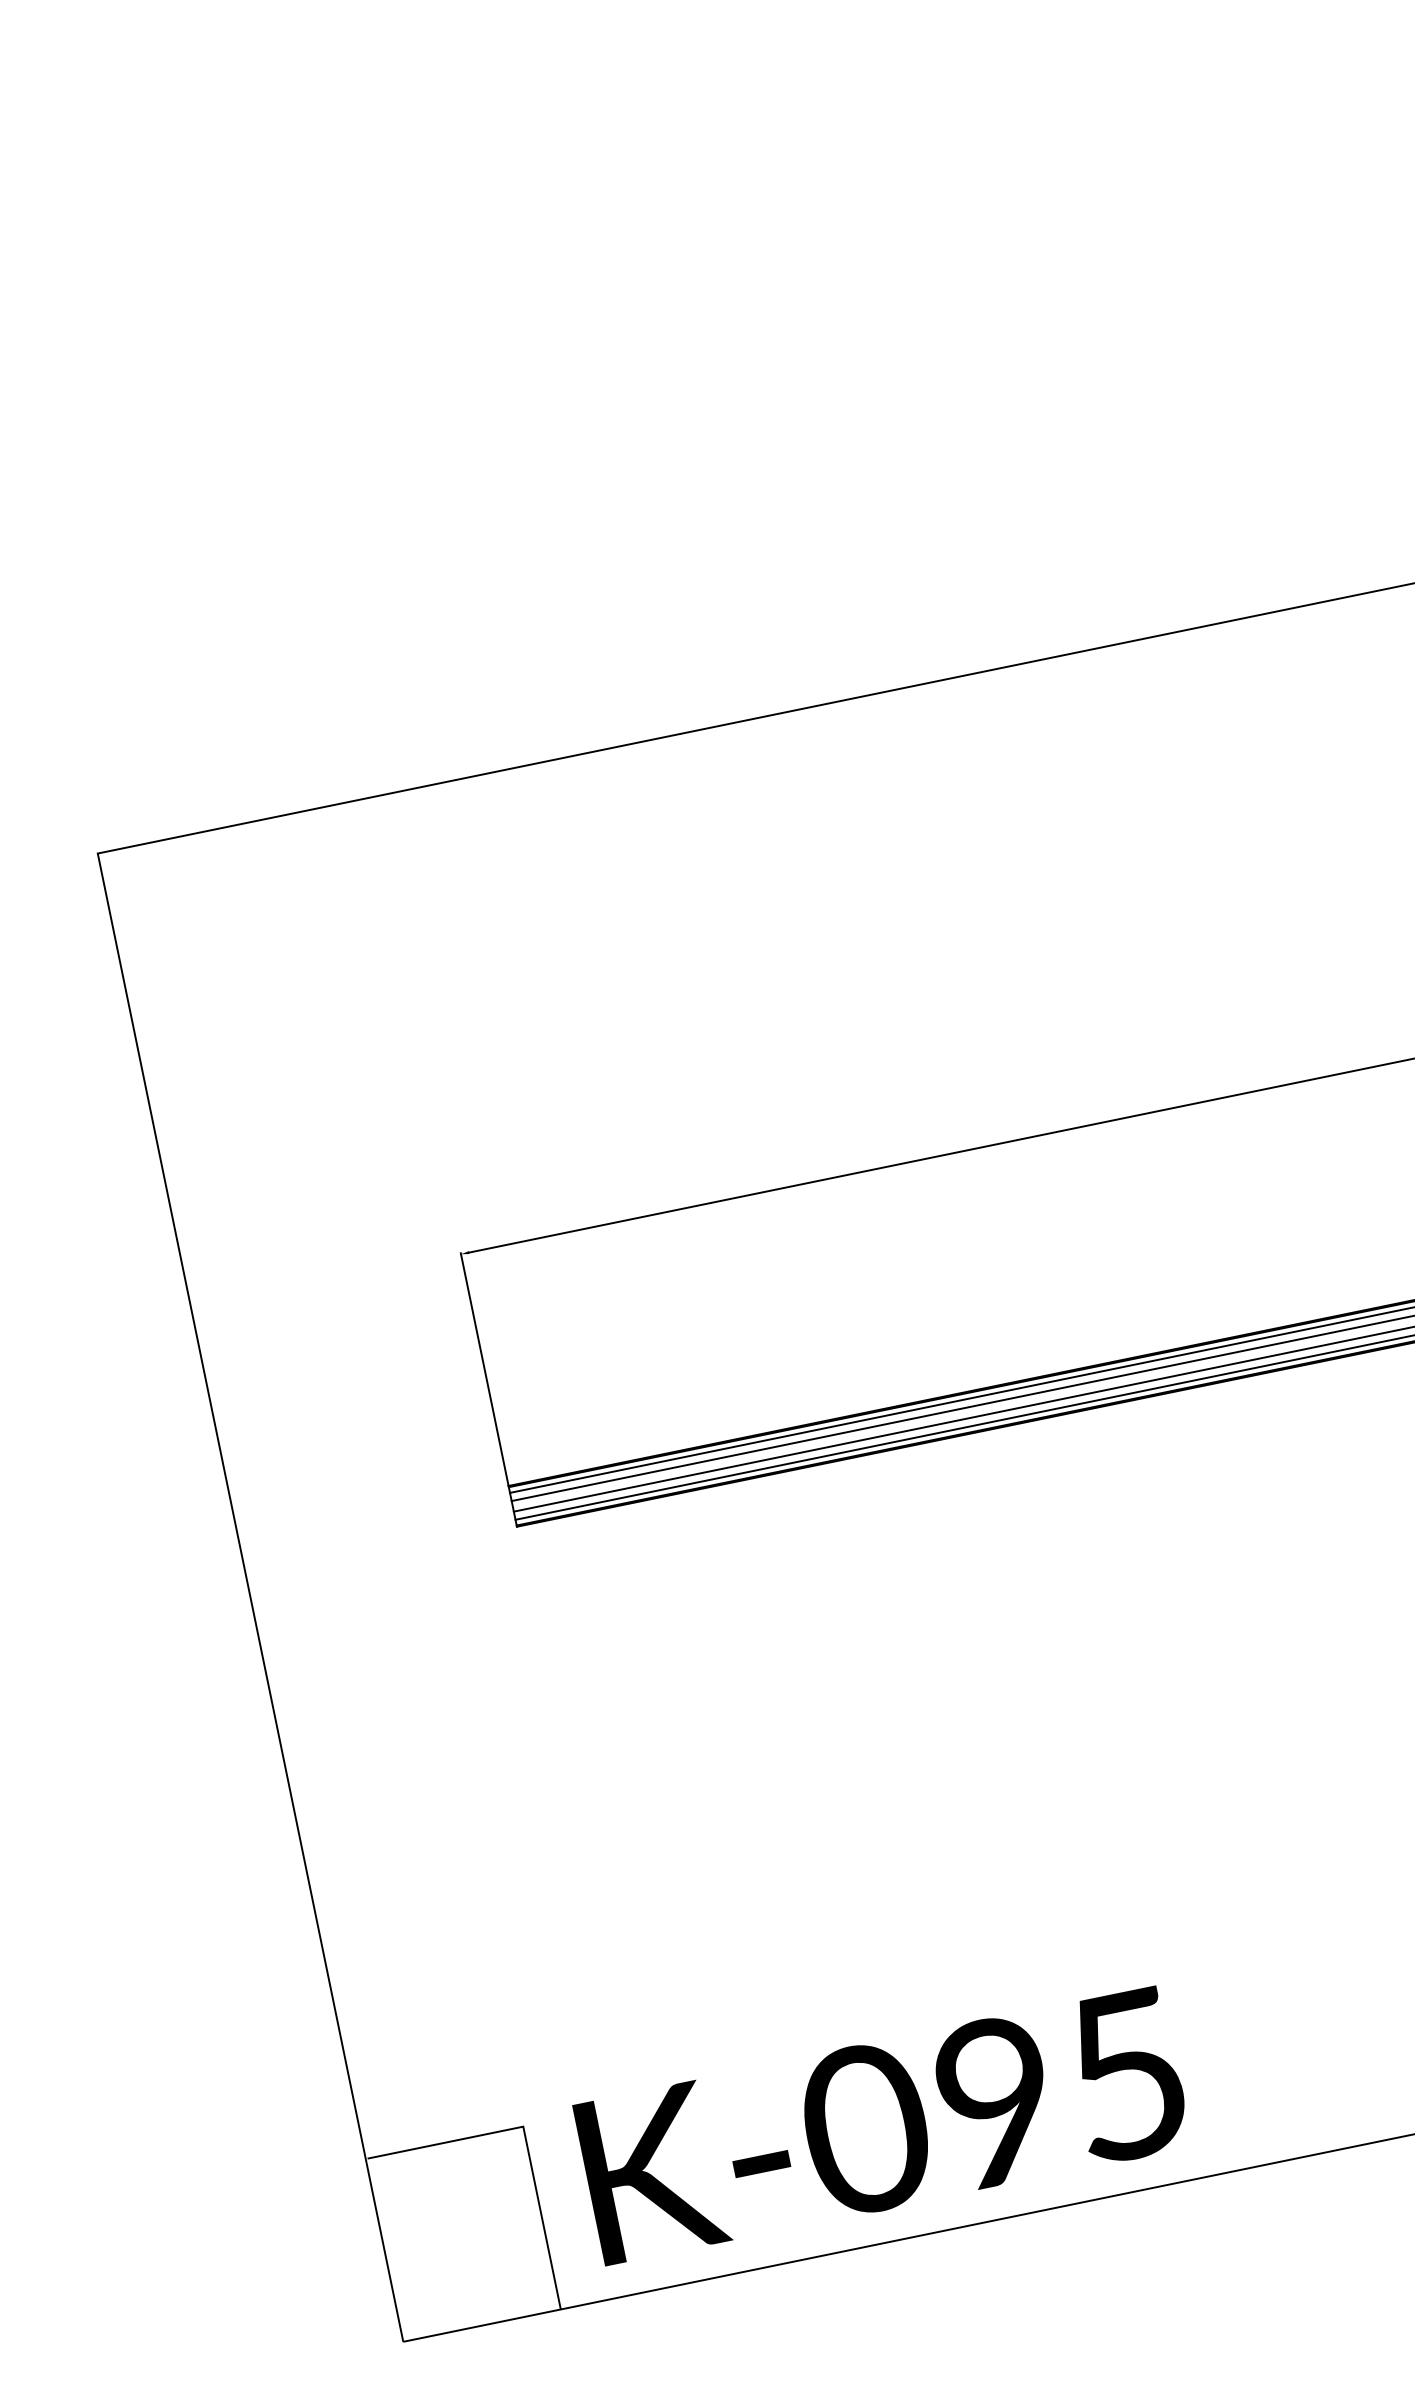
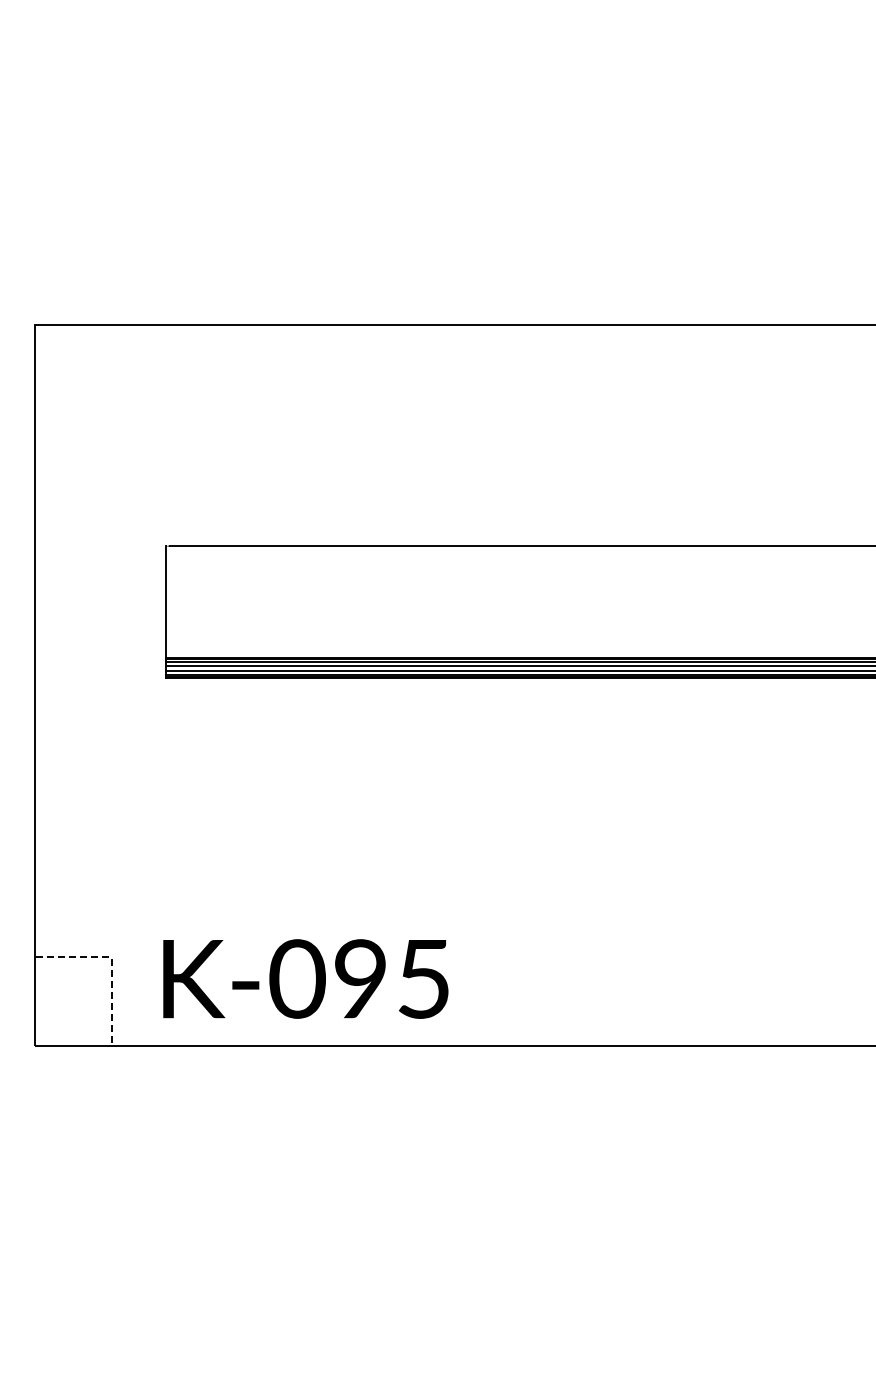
text: (882, 2124) -> (305, 978), moved
line: (525, 2139) -> (111, 963), solid -> dashed

